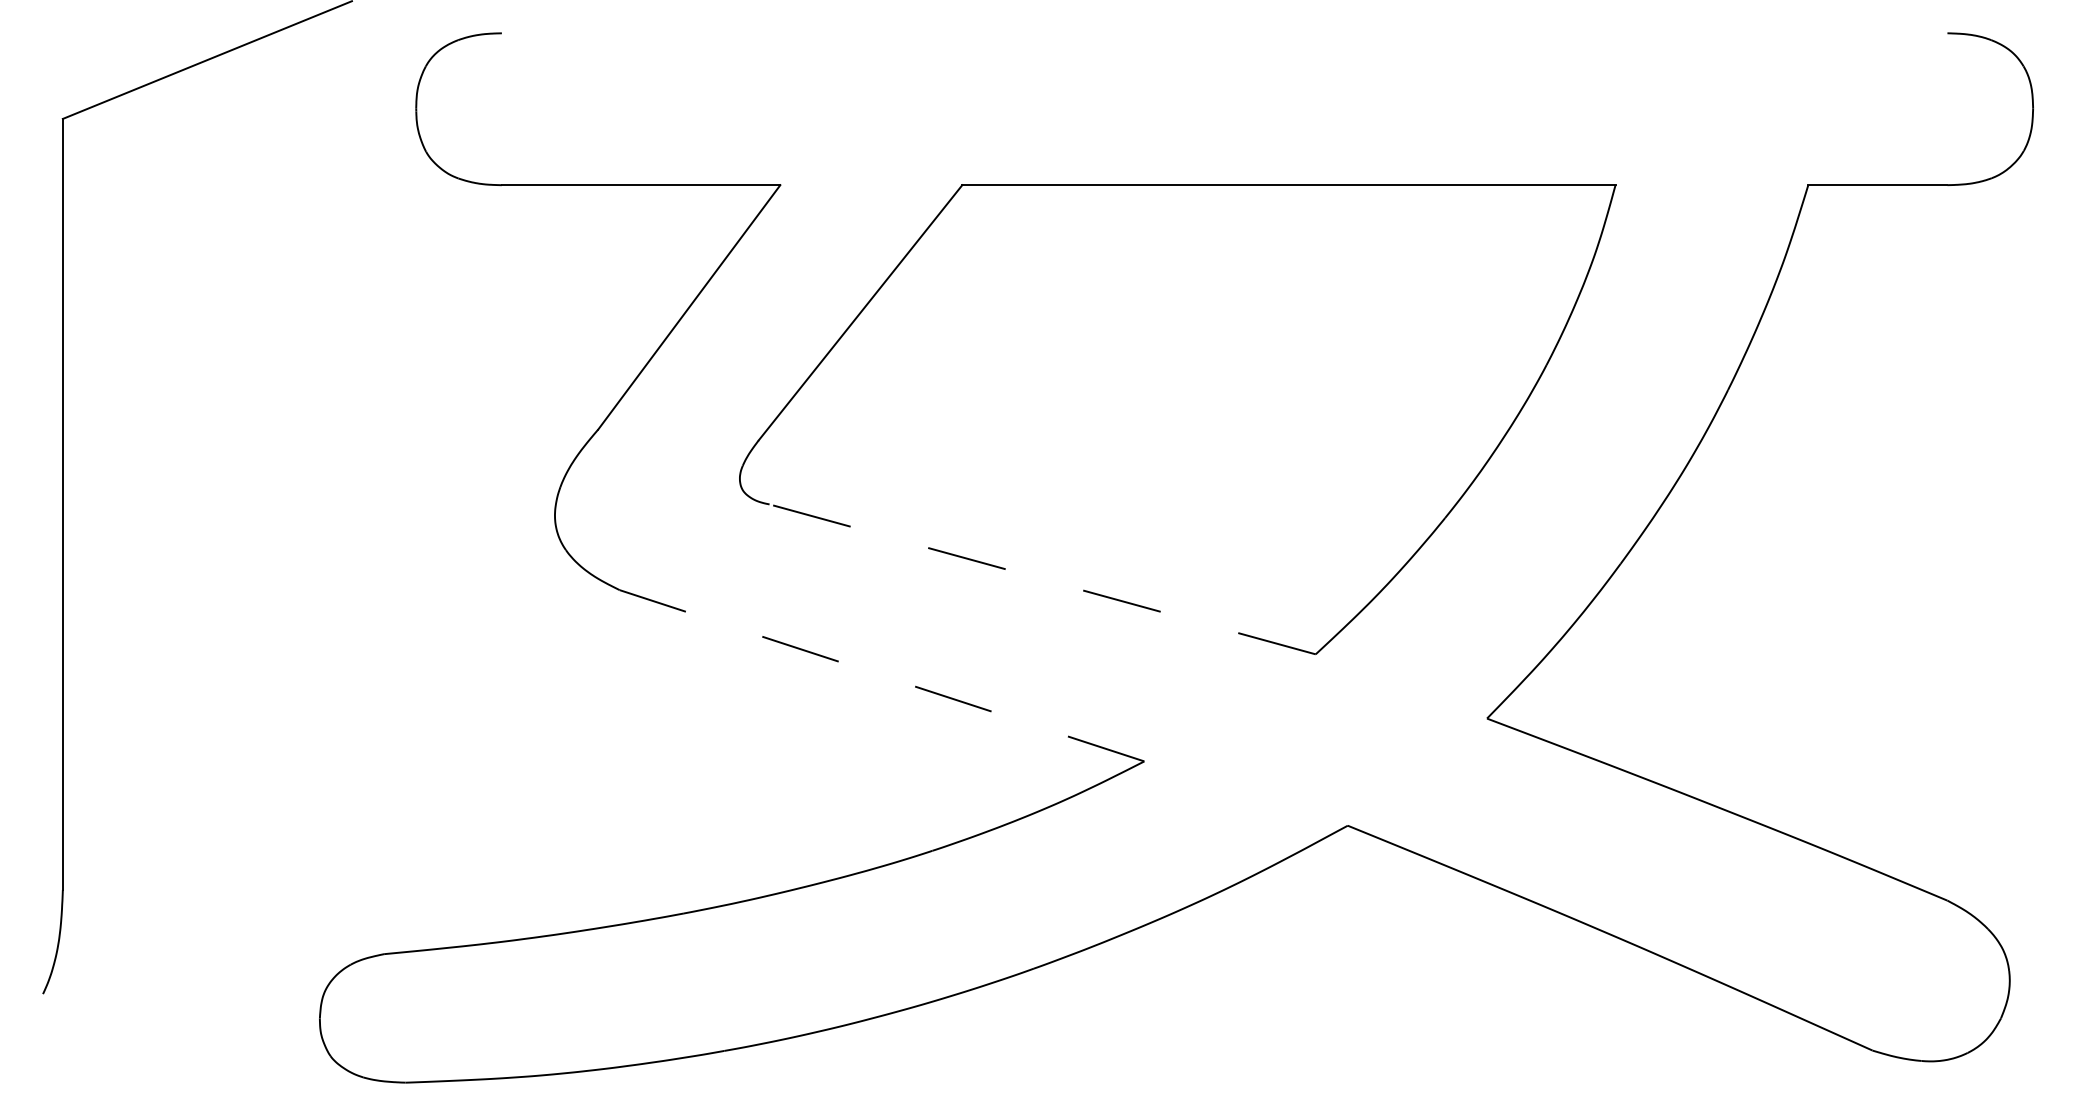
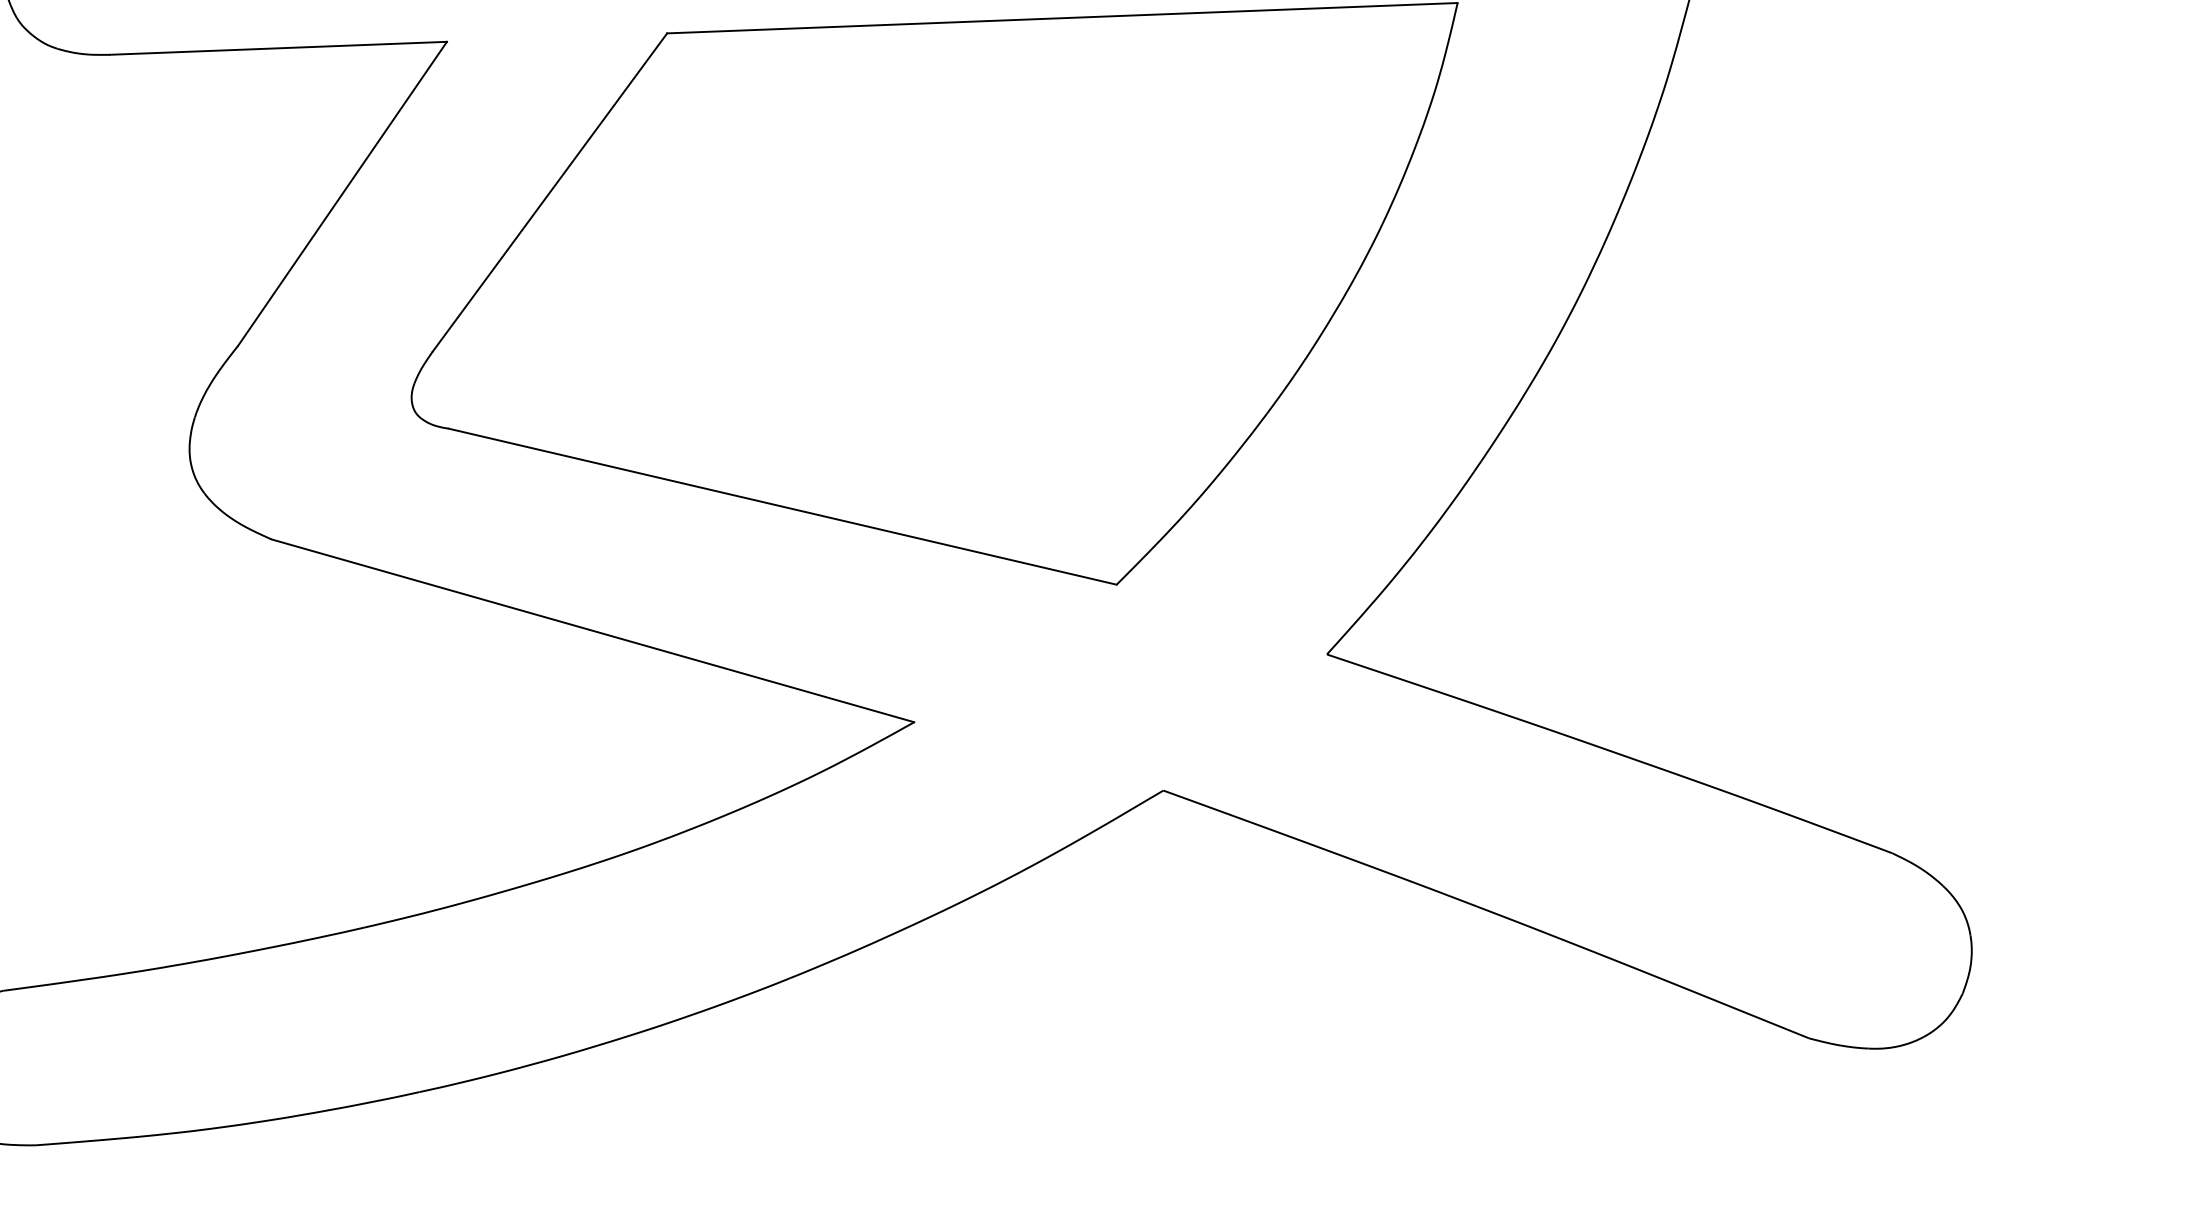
line: (1042, 579) -> (782, 506), dashed -> solid
line: (882, 675) -> (593, 630), dashed -> solid

